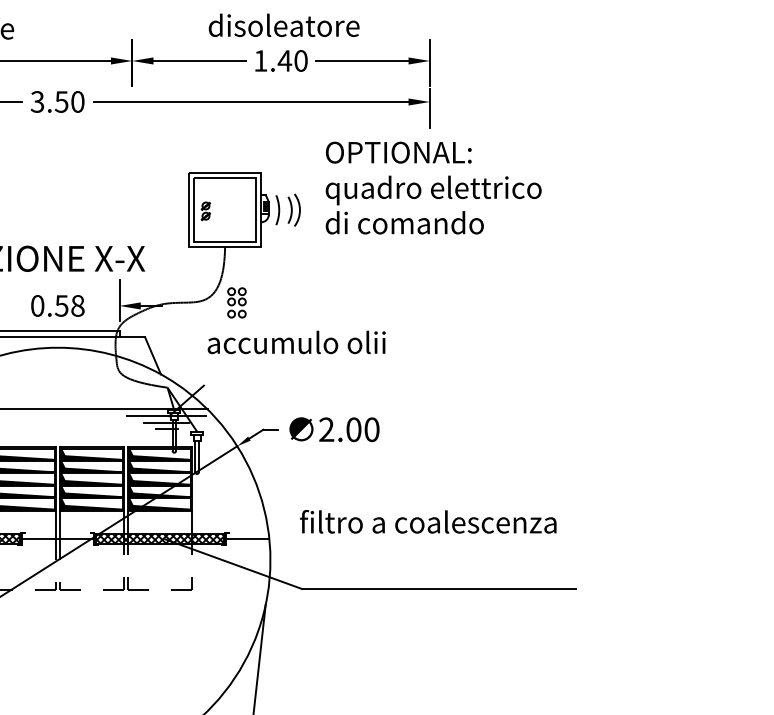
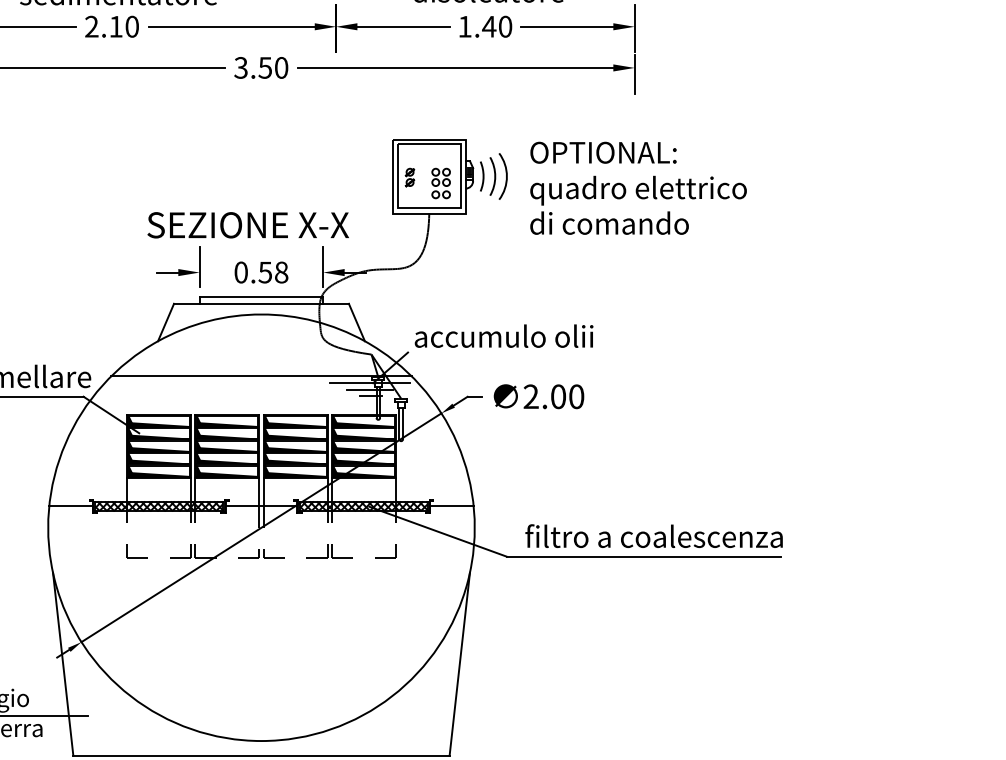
text: (433, 187) -> (638, 187), moved
part: (294, 210) -> (498, 176), size x1.43
part: (236, 302) -> (440, 183), moved
text: (296, 341) -> (503, 335), moved
text: (427, 521) -> (653, 535), moved

